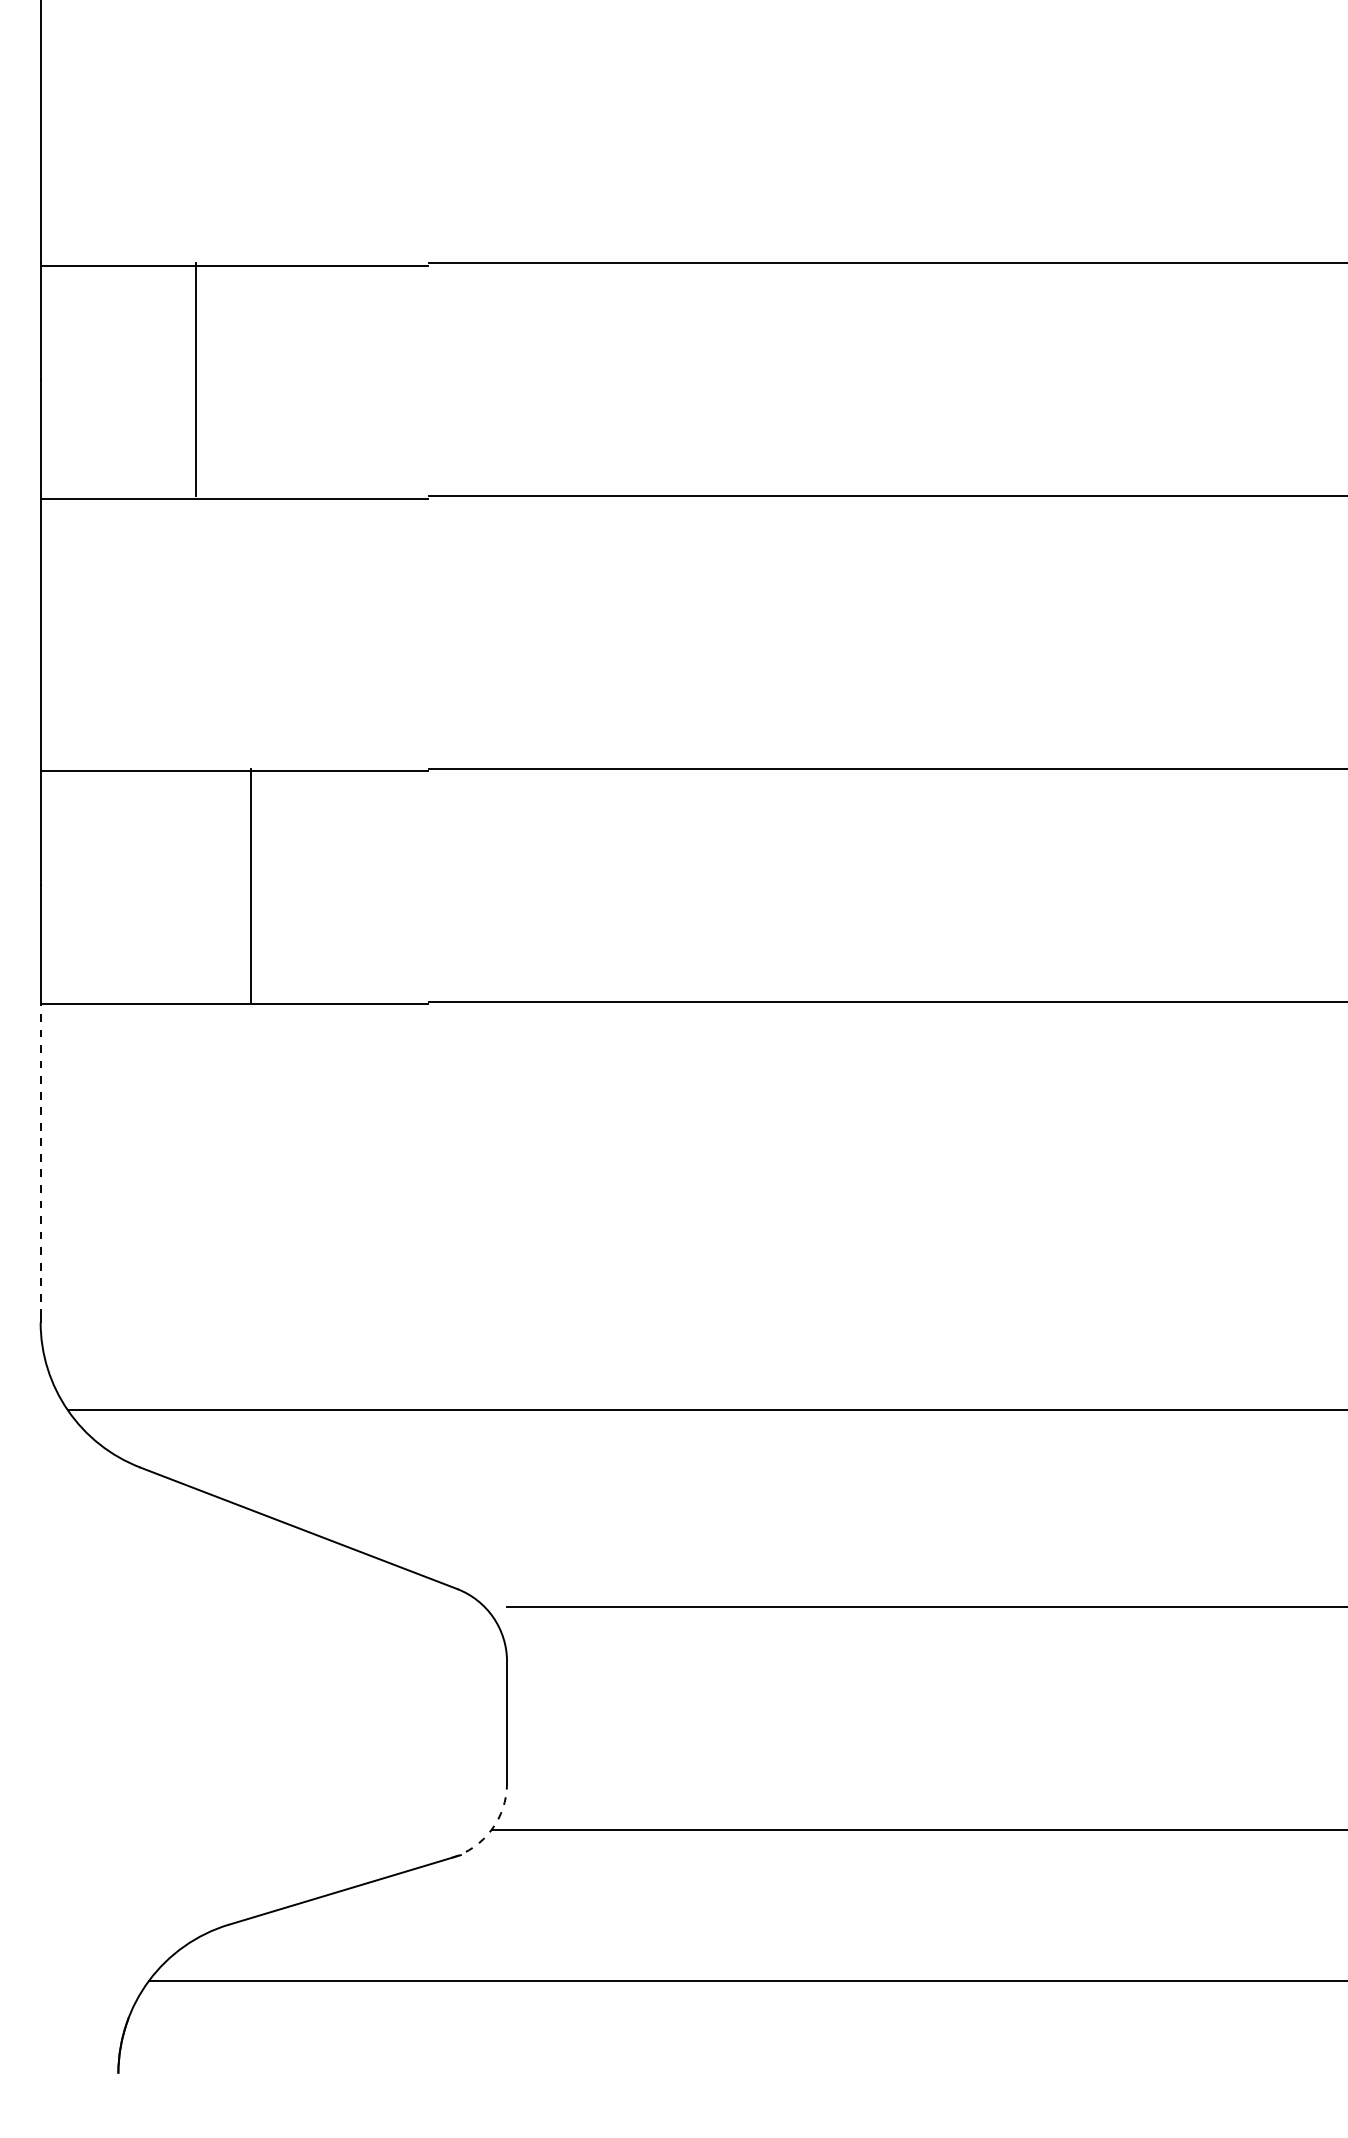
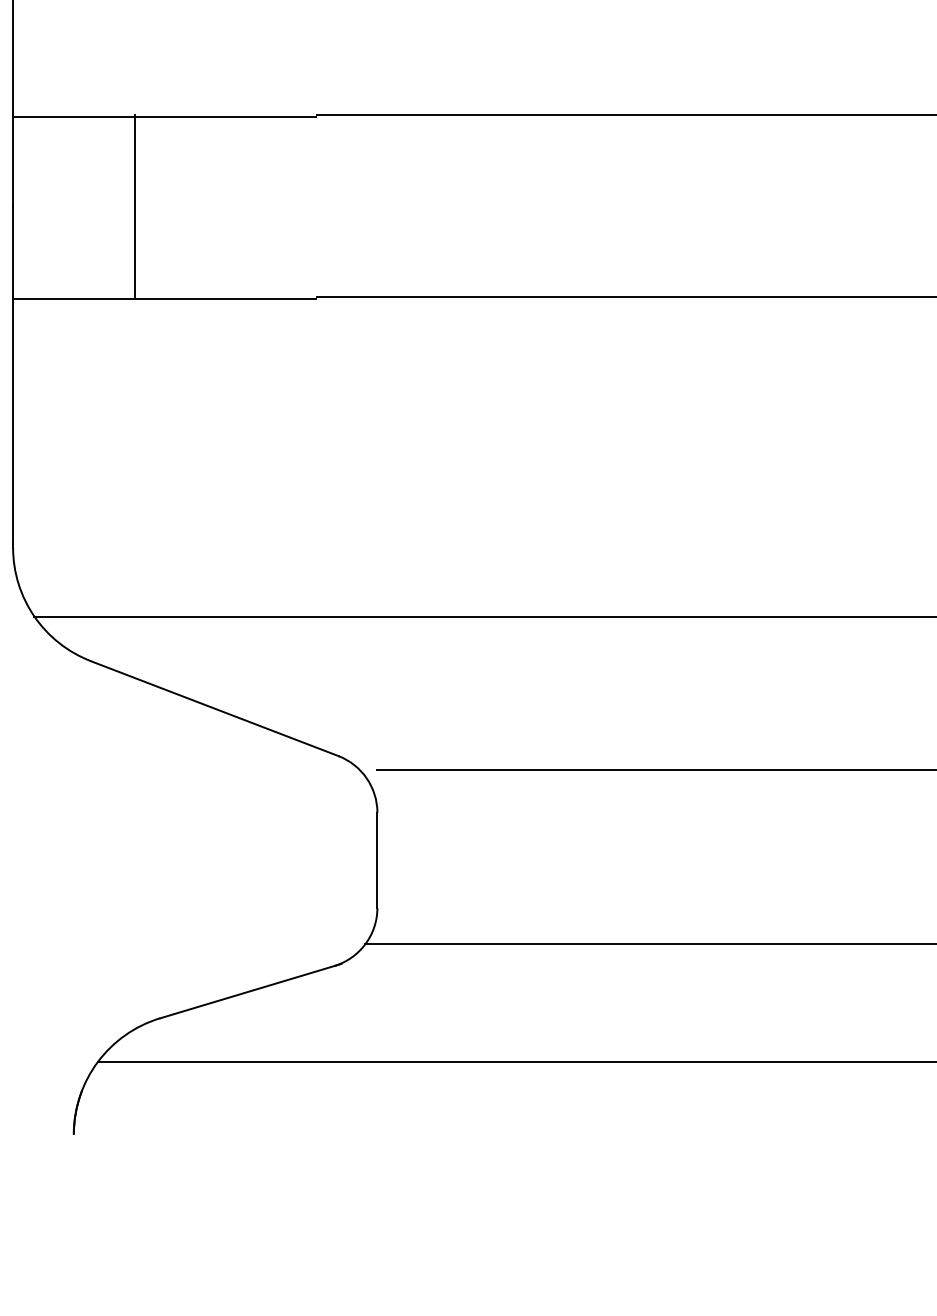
line: (251, 884) -> (134, 205), moved
line: (40, 1159) -> (13, 420), dashed -> solid
arc: (491, 1829) -> (365, 943), dashed -> solid

